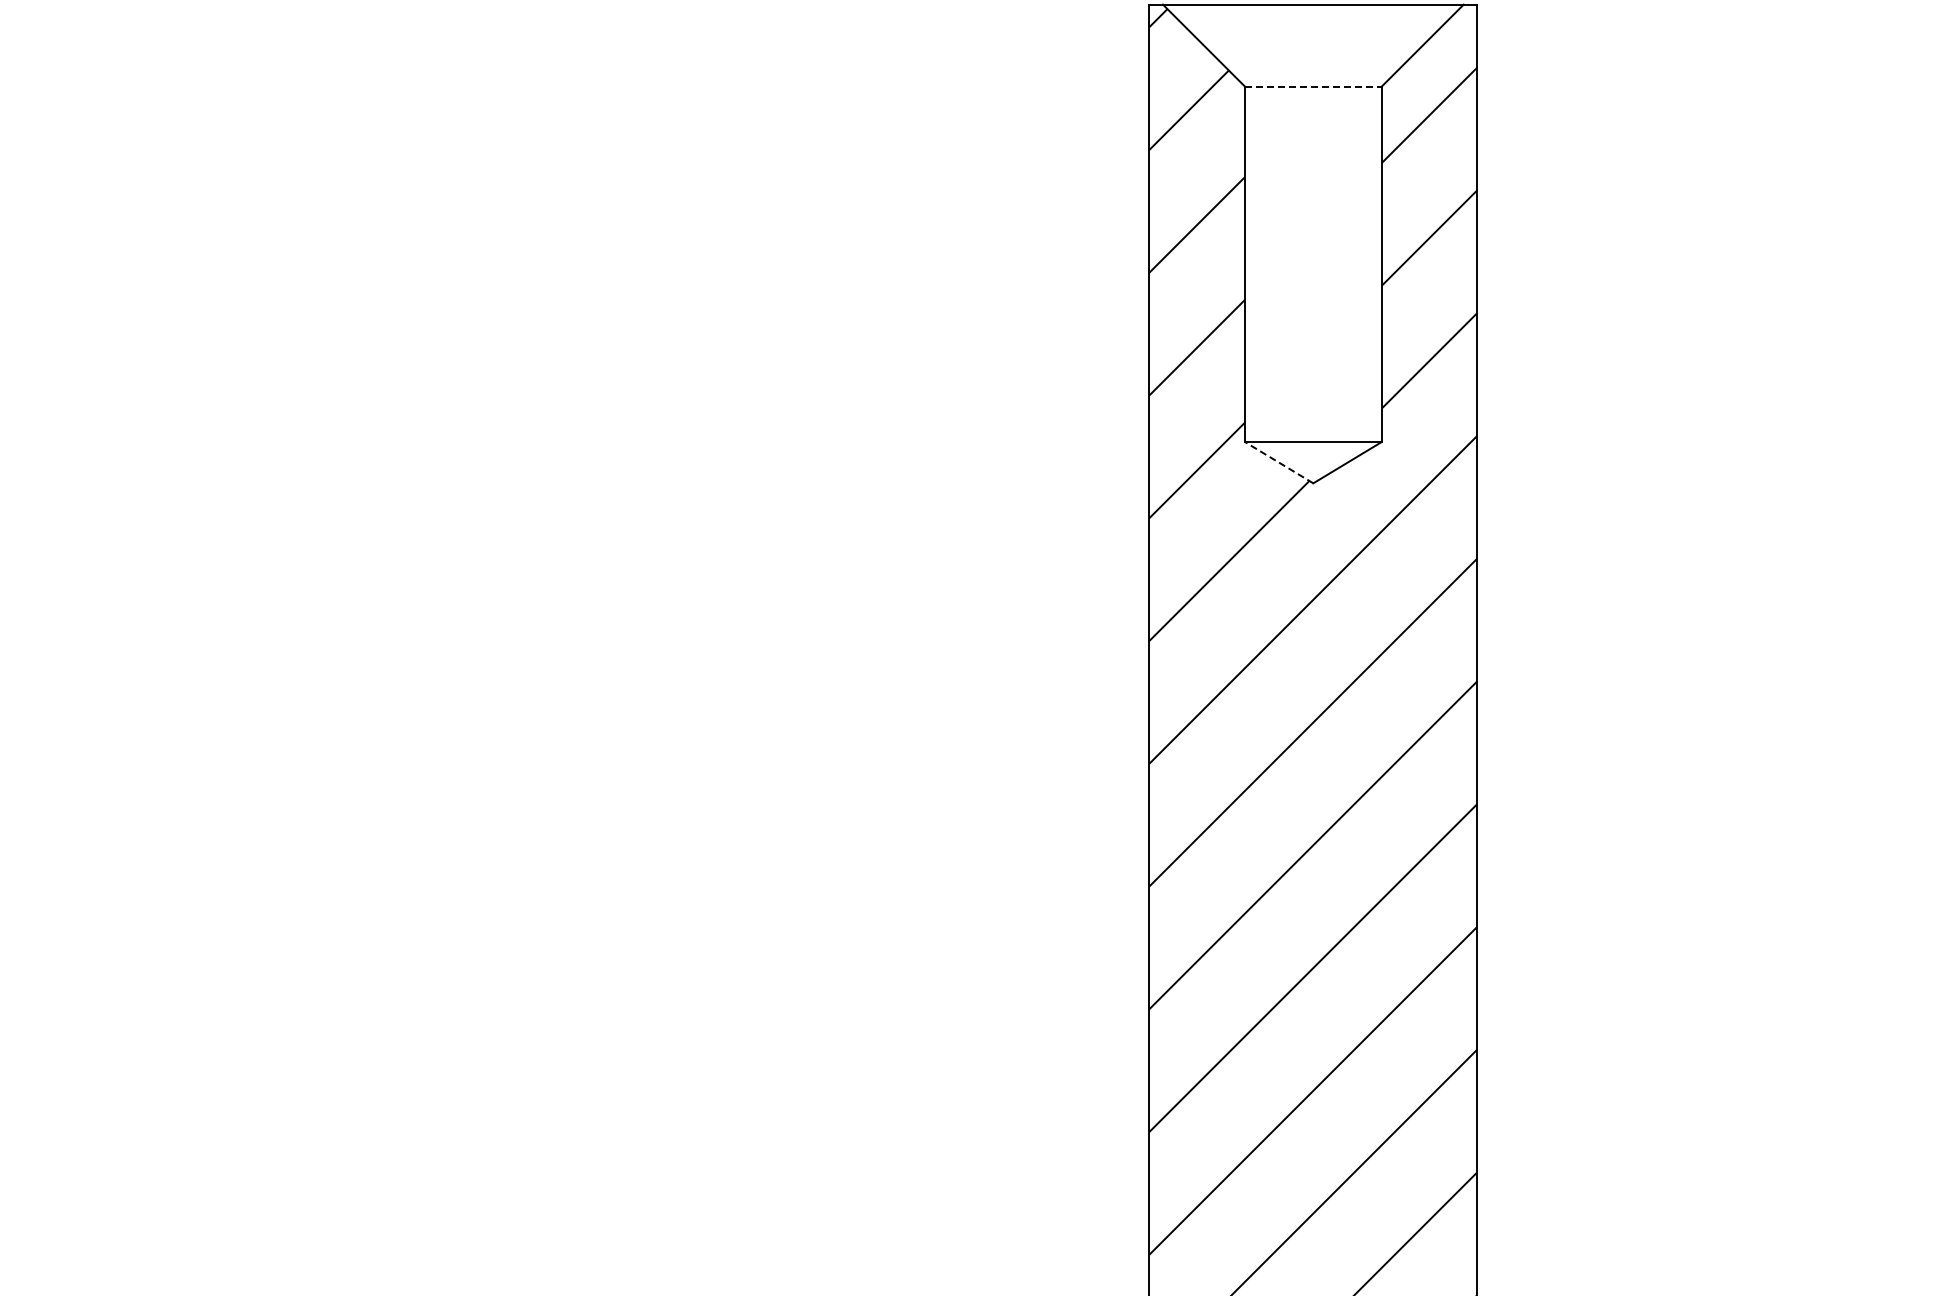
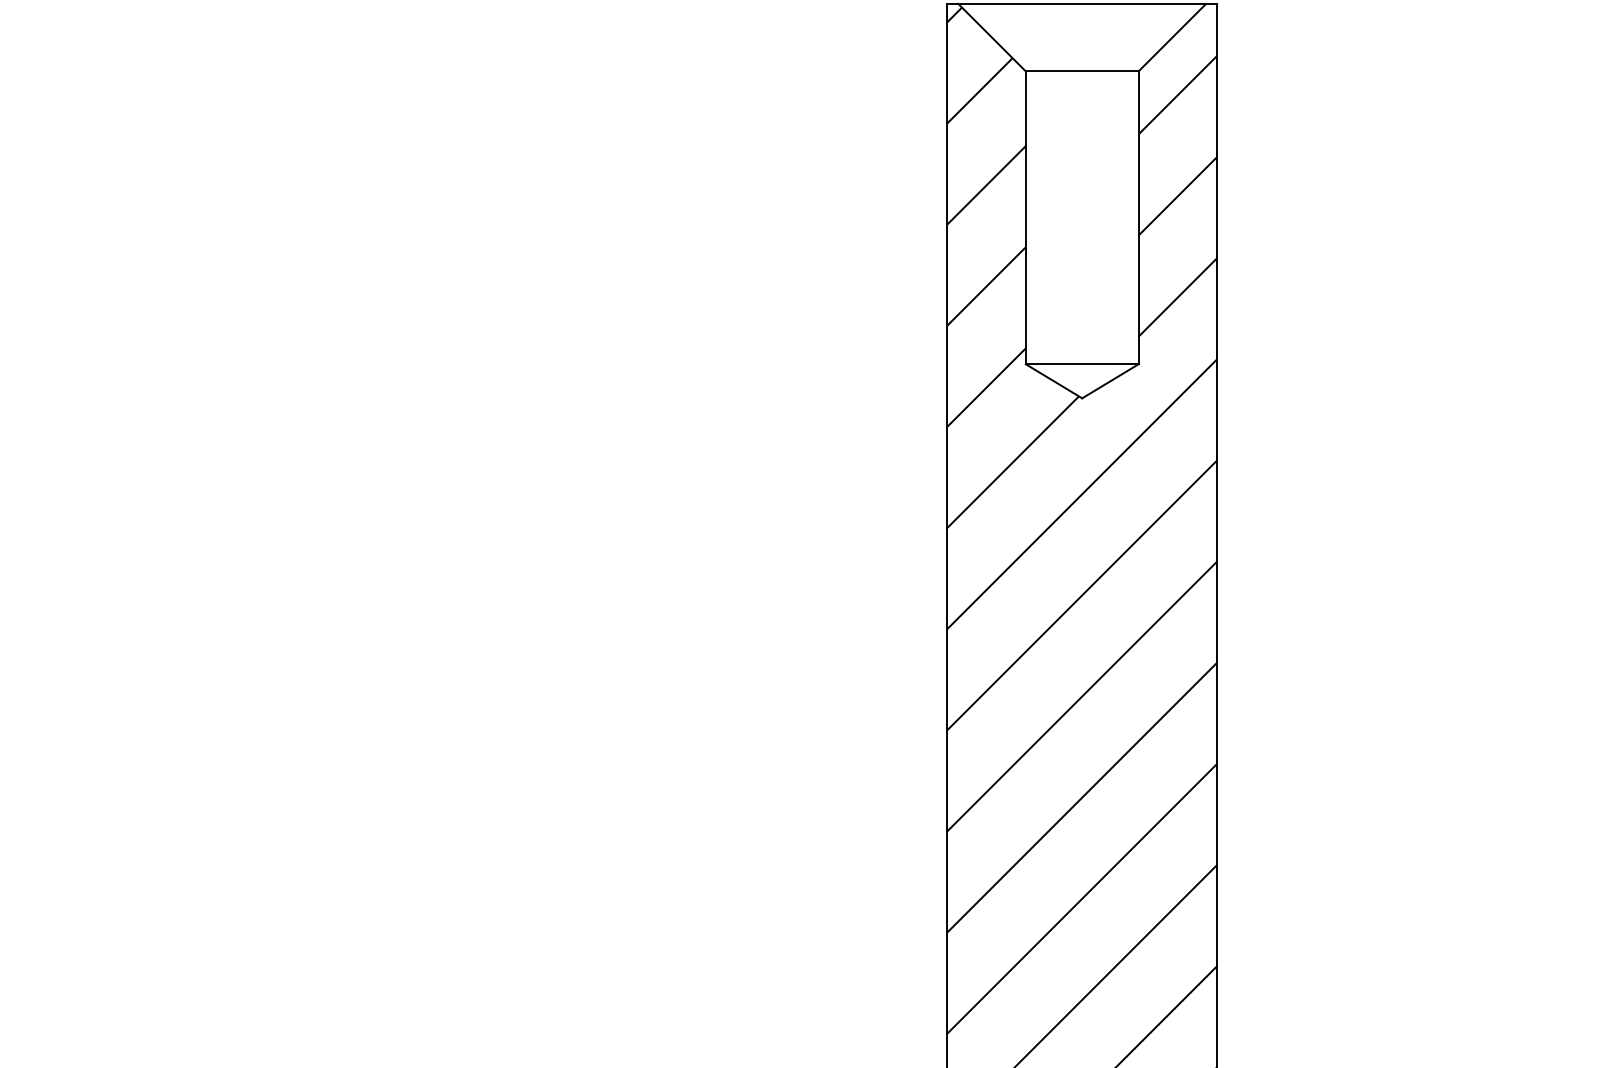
line: (1313, 86) -> (1082, 71), dashed -> solid
line: (1279, 462) -> (1054, 381), dashed -> solid

